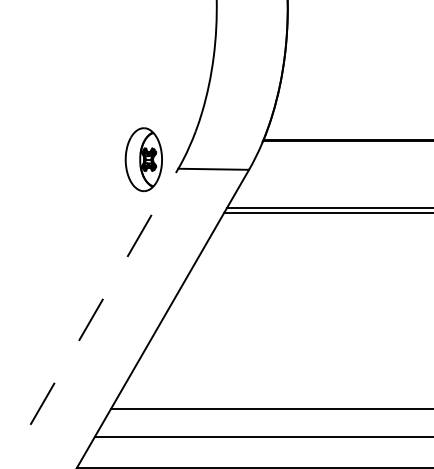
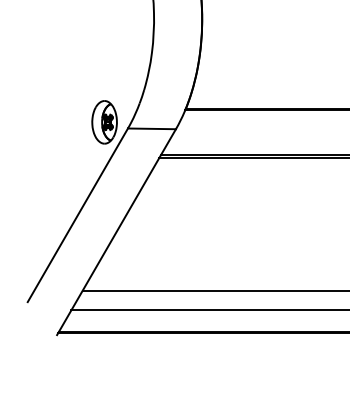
line: (105, 295) -> (78, 214), dashed -> solid

